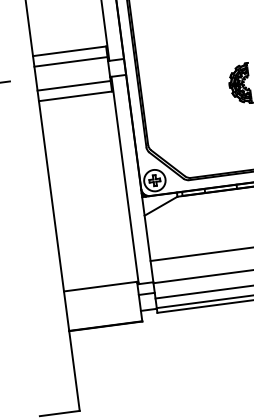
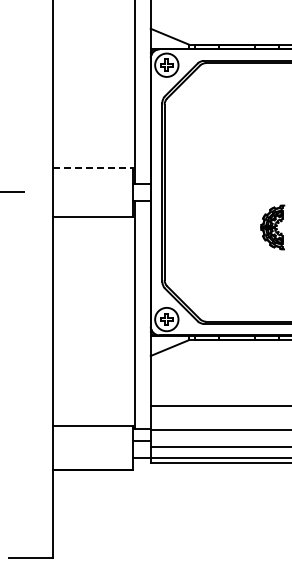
line: (69, 51) -> (93, 167), solid -> dashed
line: (70, 62) -> (92, 179), removed
line: (73, 85) -> (92, 205), removed

